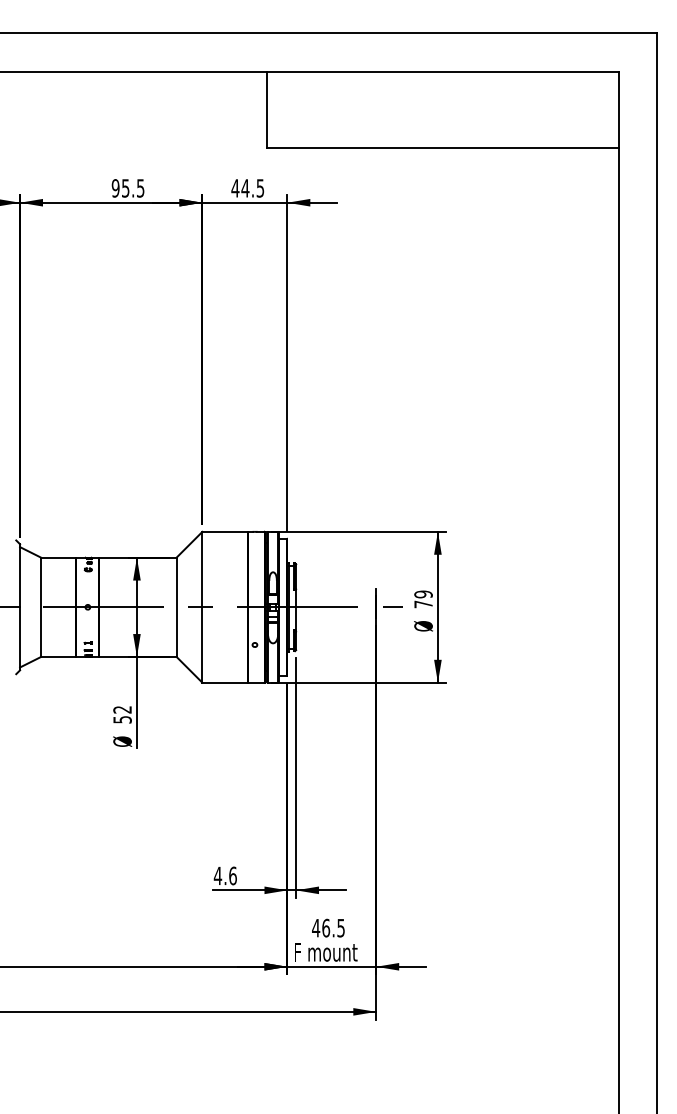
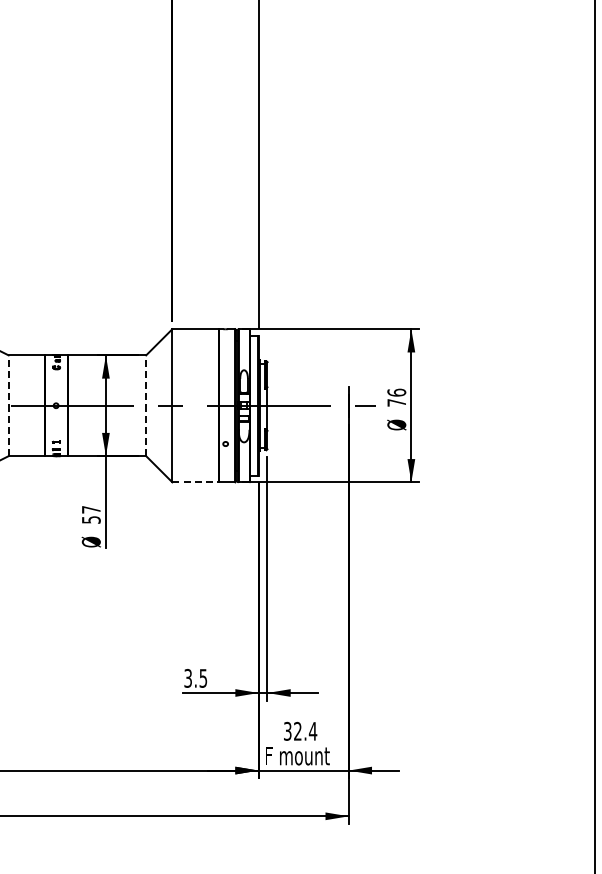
text: (423, 594) -> (396, 392), 79 -> 76
line: (41, 607) -> (9, 405), solid -> dashed
line: (176, 607) -> (146, 405), solid -> dashed
line: (225, 682) -> (195, 482), solid -> dashed
text: (122, 709) -> (91, 509), 52 -> 57
text: (224, 875) -> (194, 677), 4.6 -> 3.5
text: (328, 927) -> (300, 730), 46.5 -> 32.4

